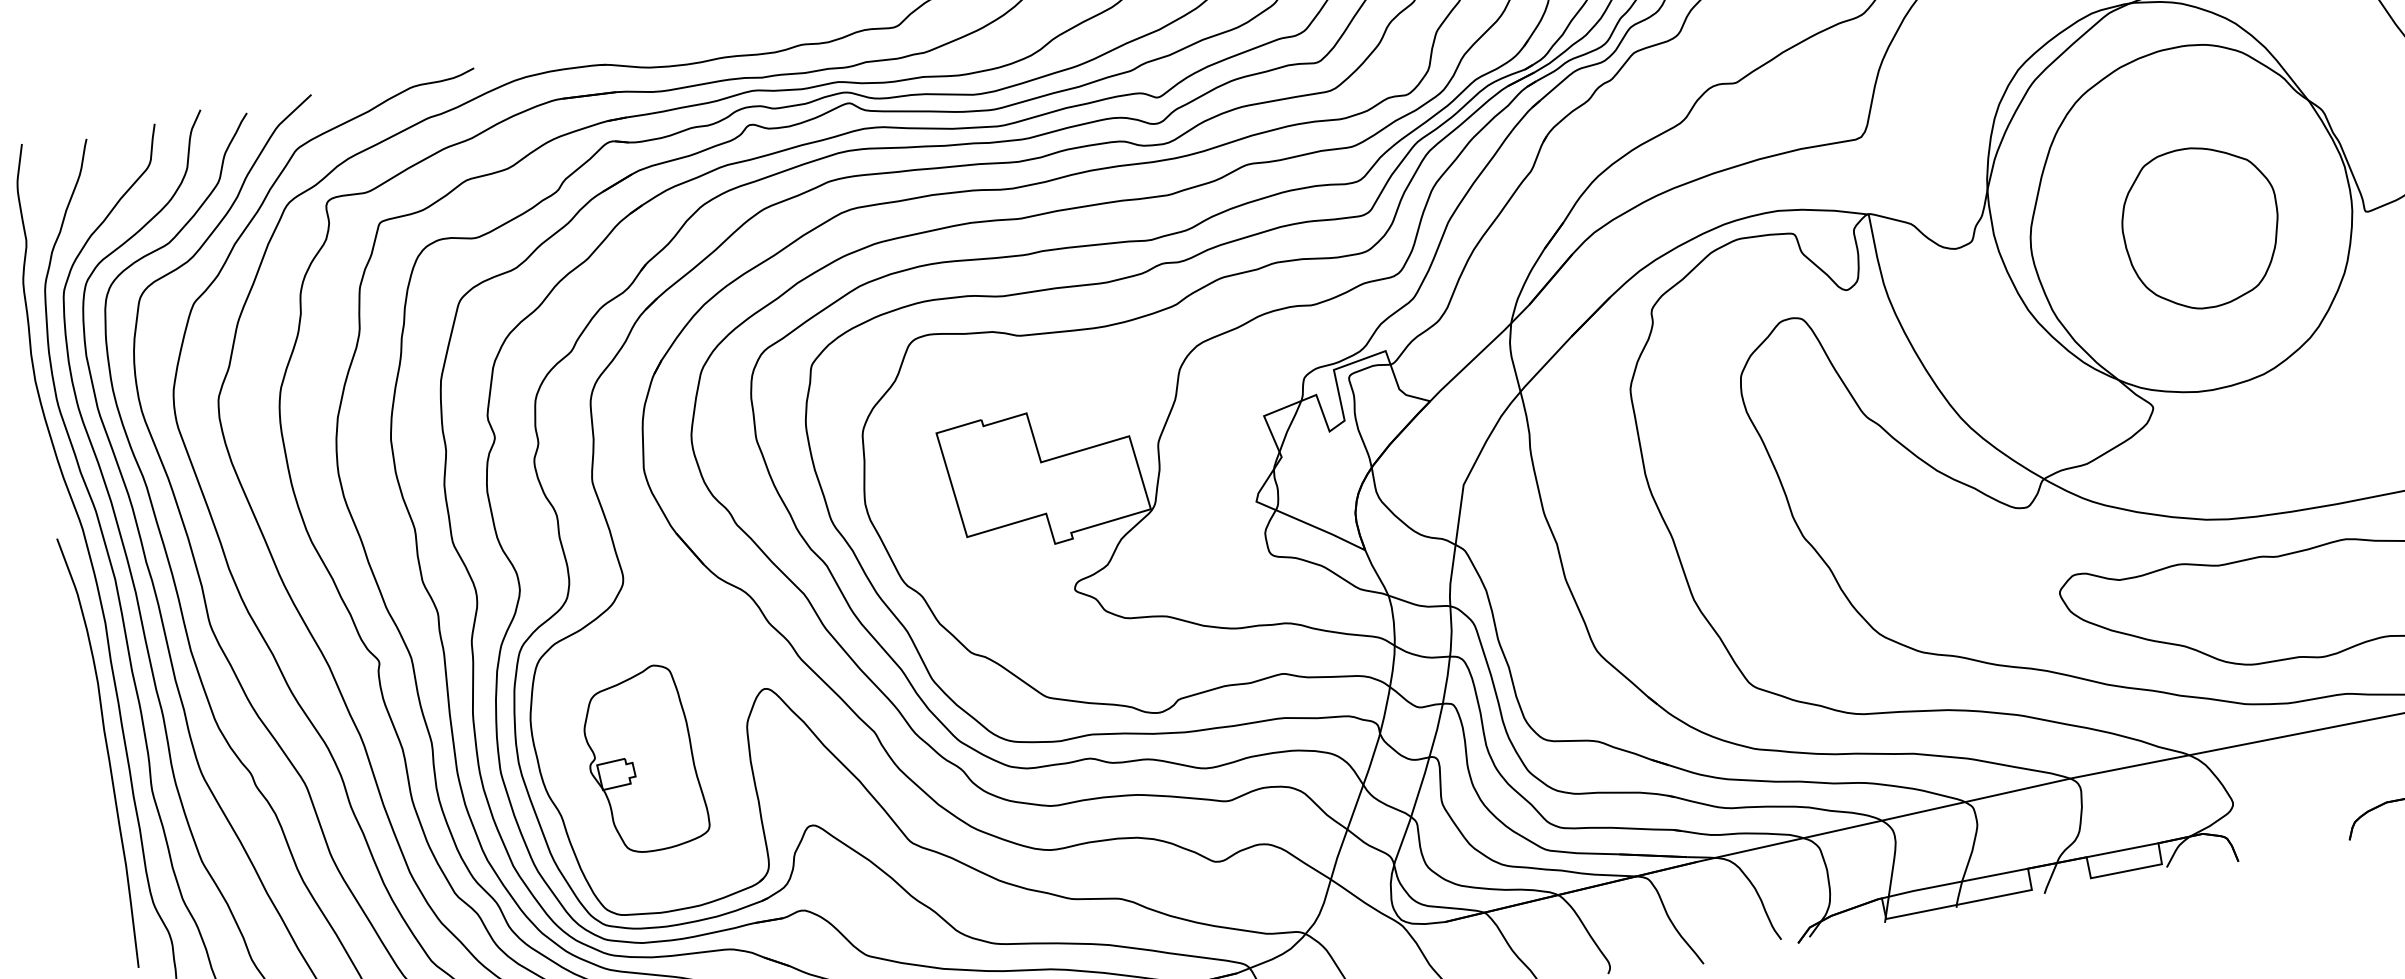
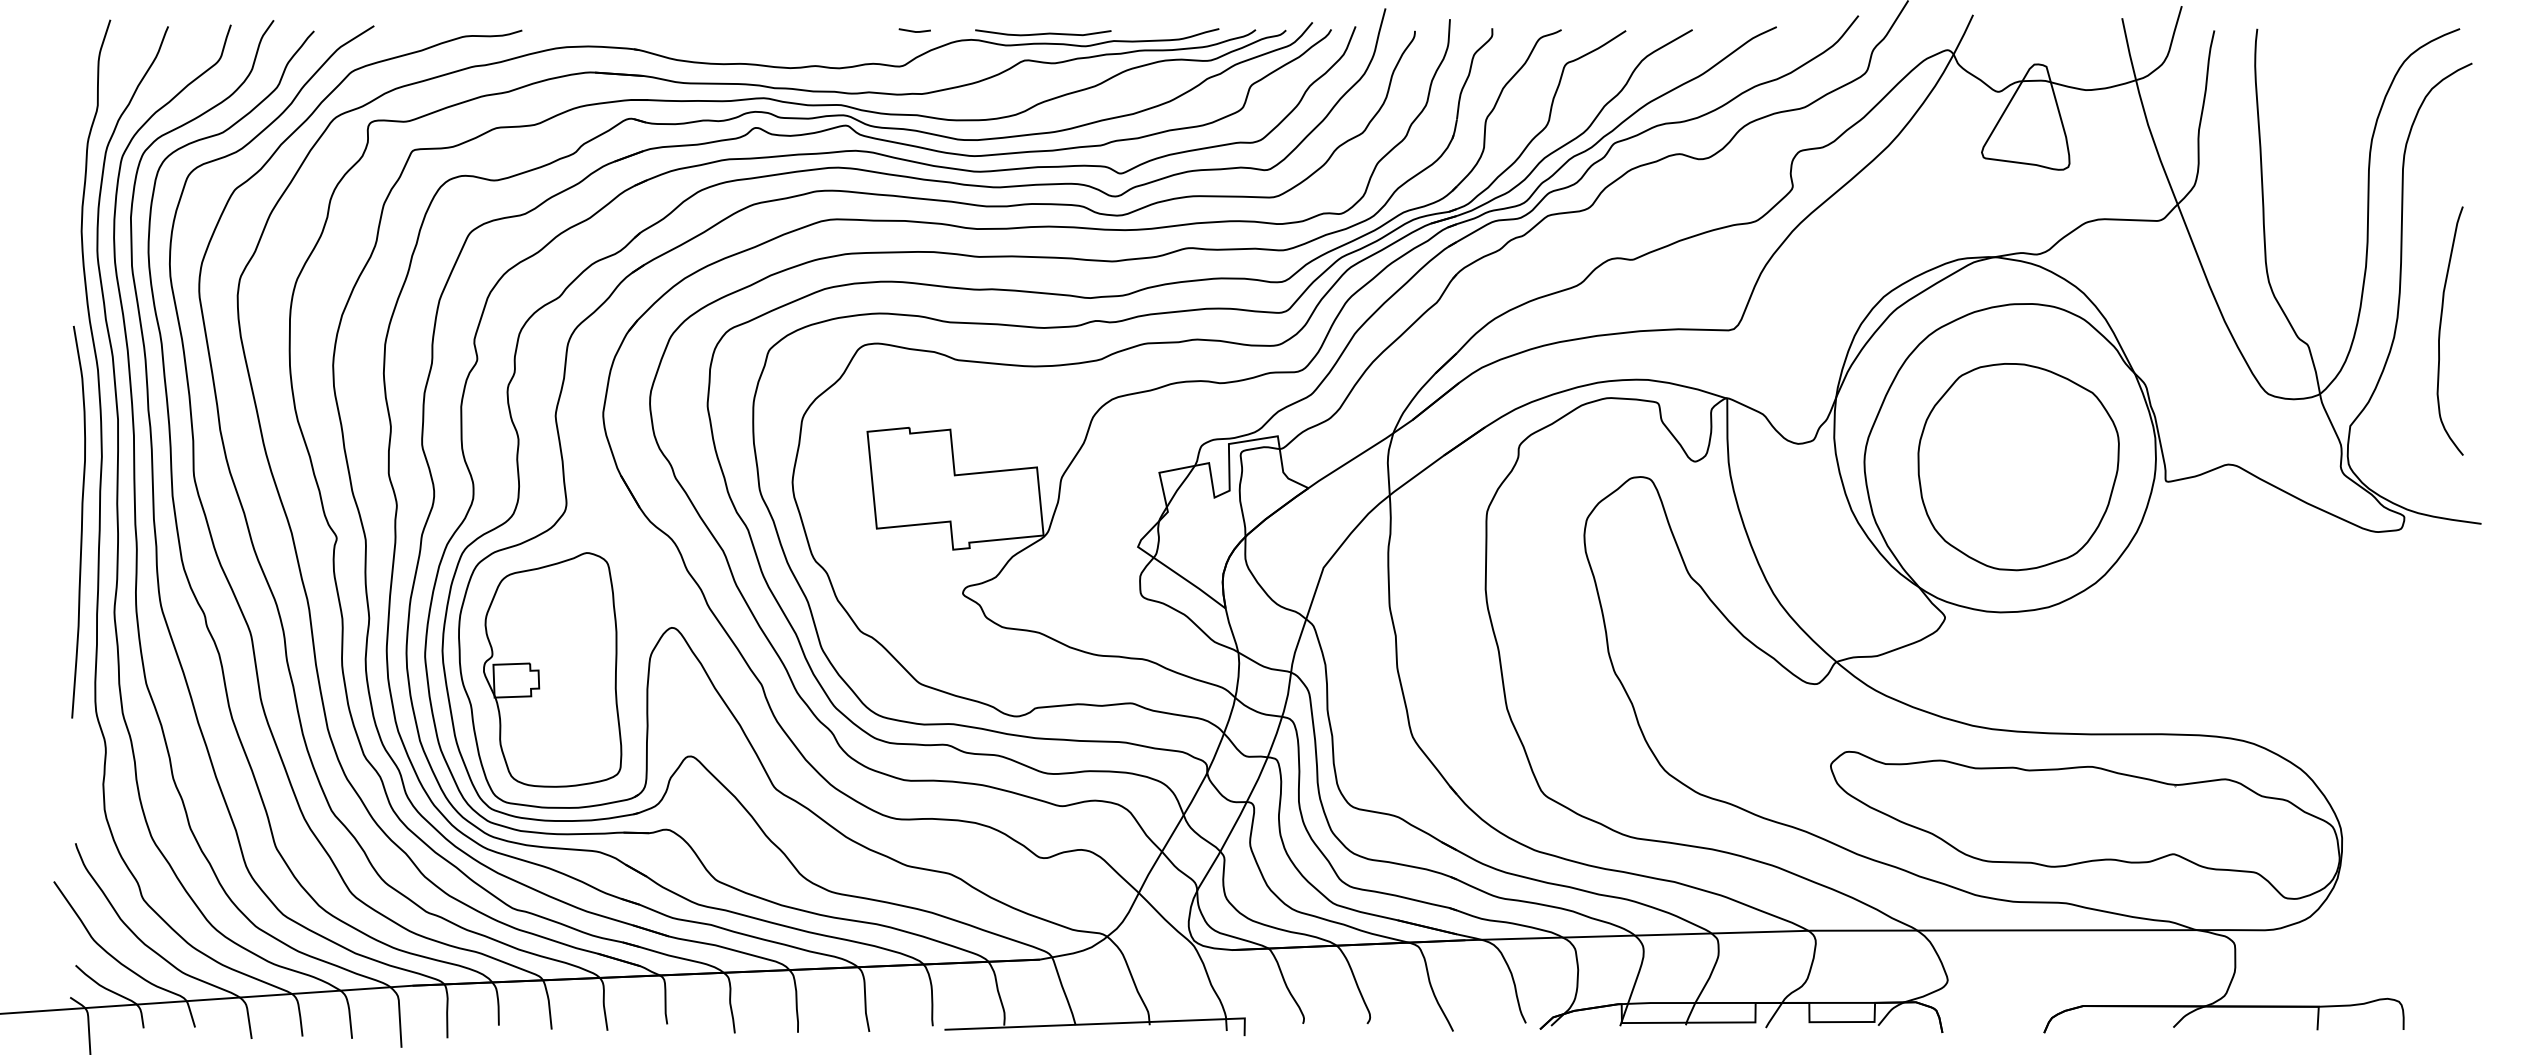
part: (2201, 227) -> (2018, 467), size x1.43
curve: (107, 750) -> (81, 521), moved
part: (642, 759) -> (552, 669), size x1.43

